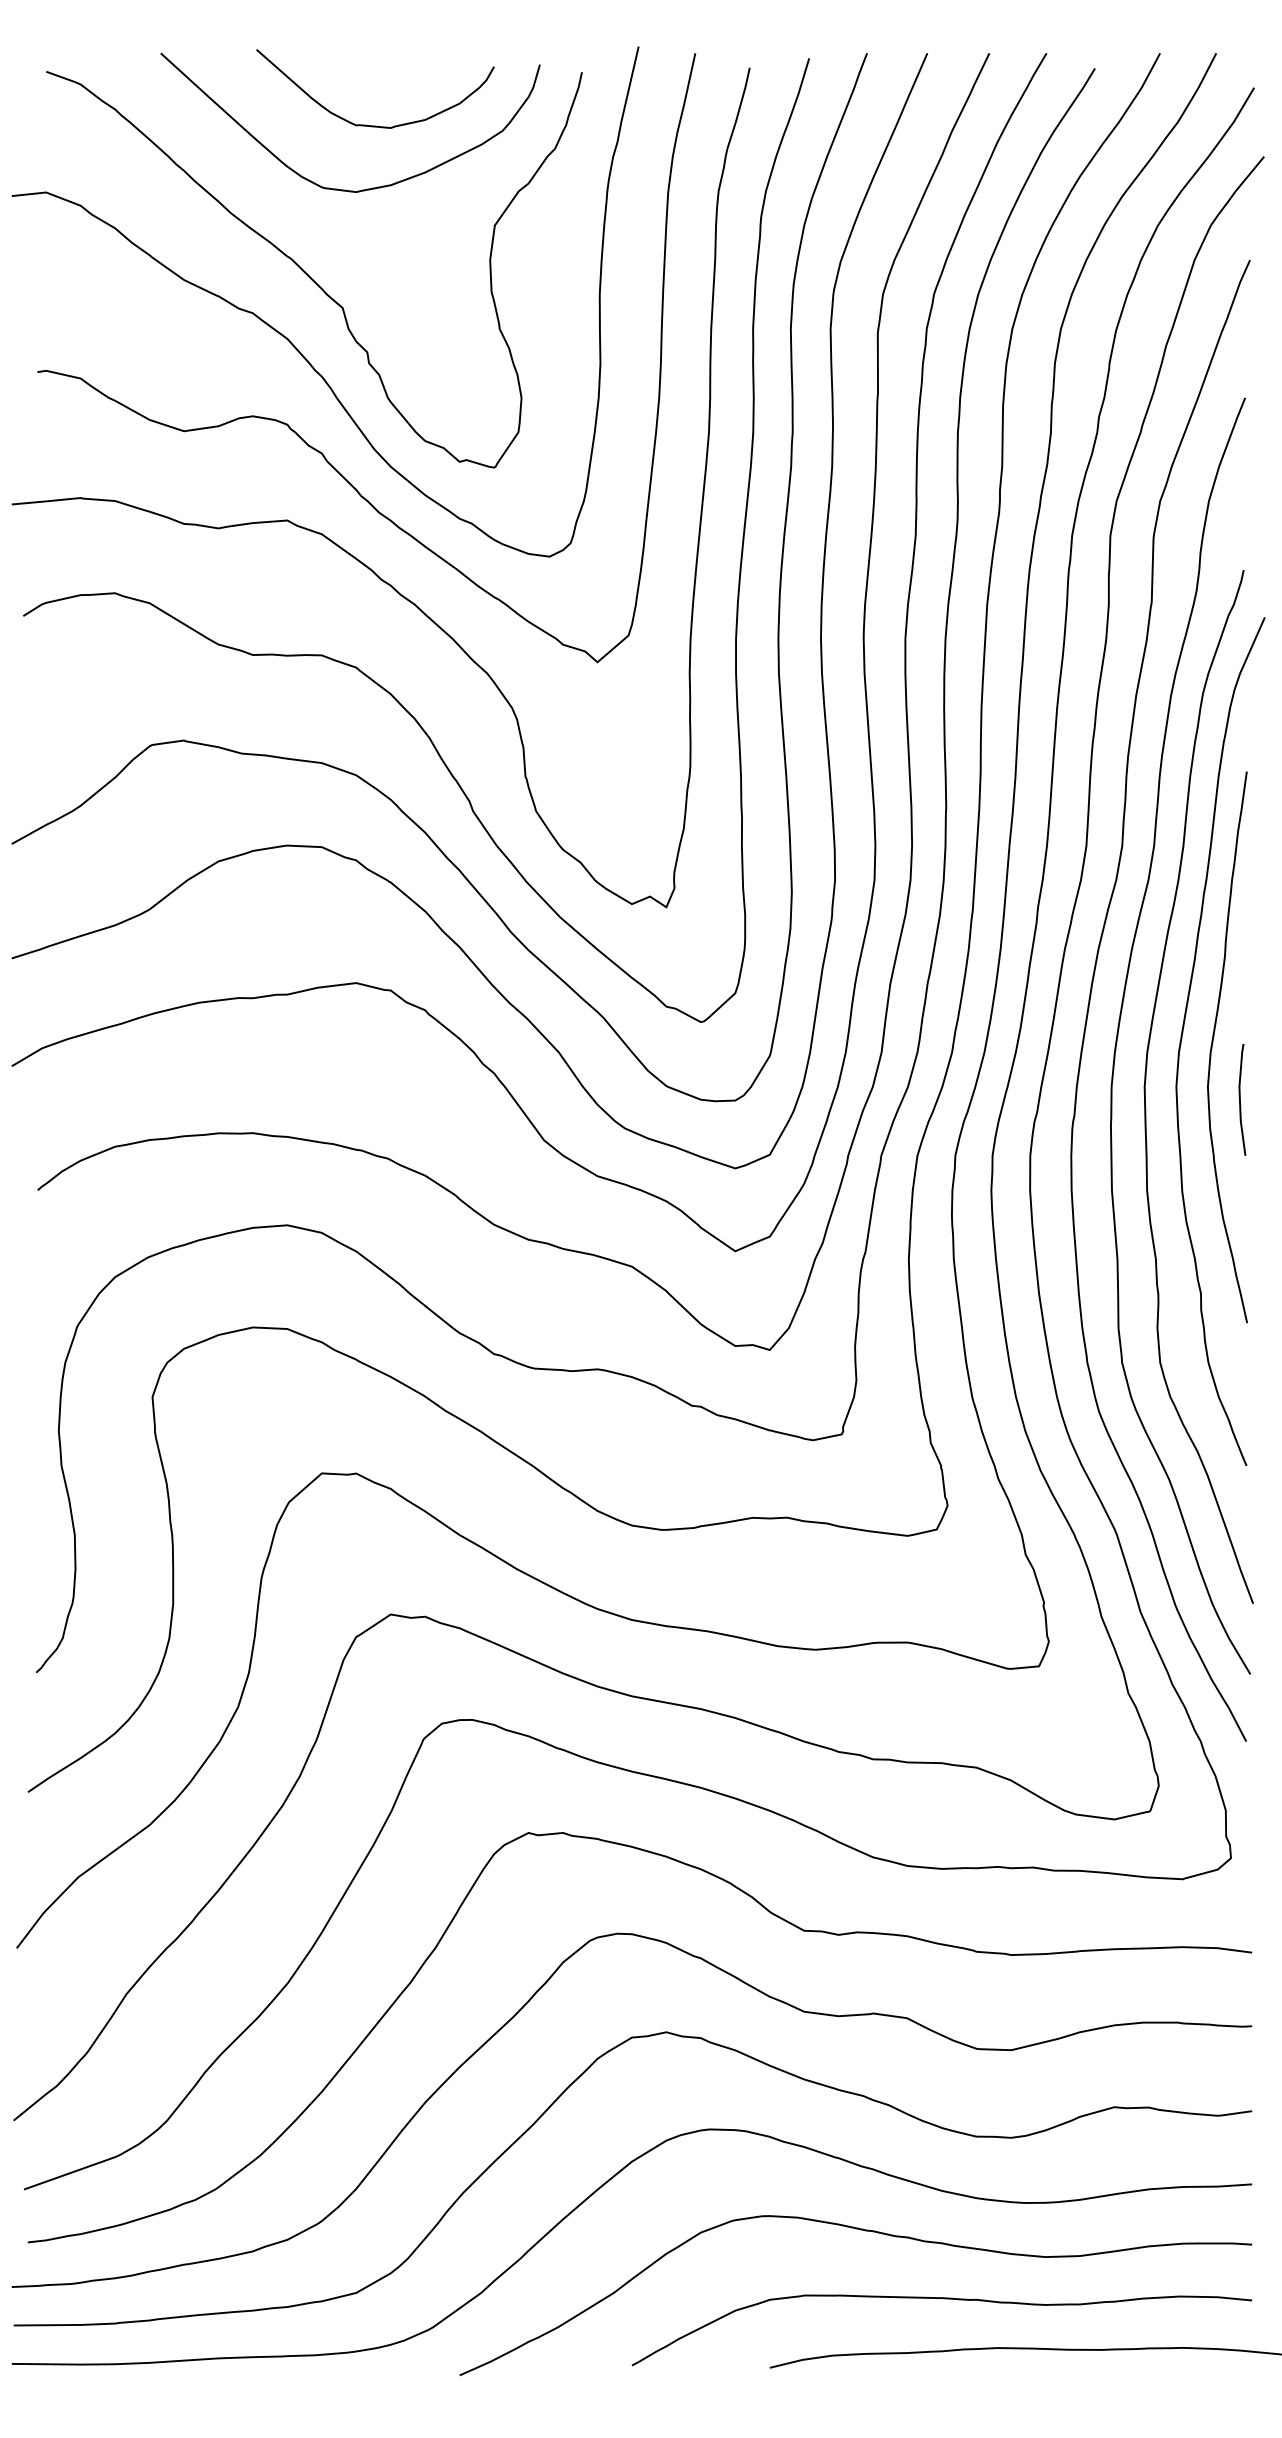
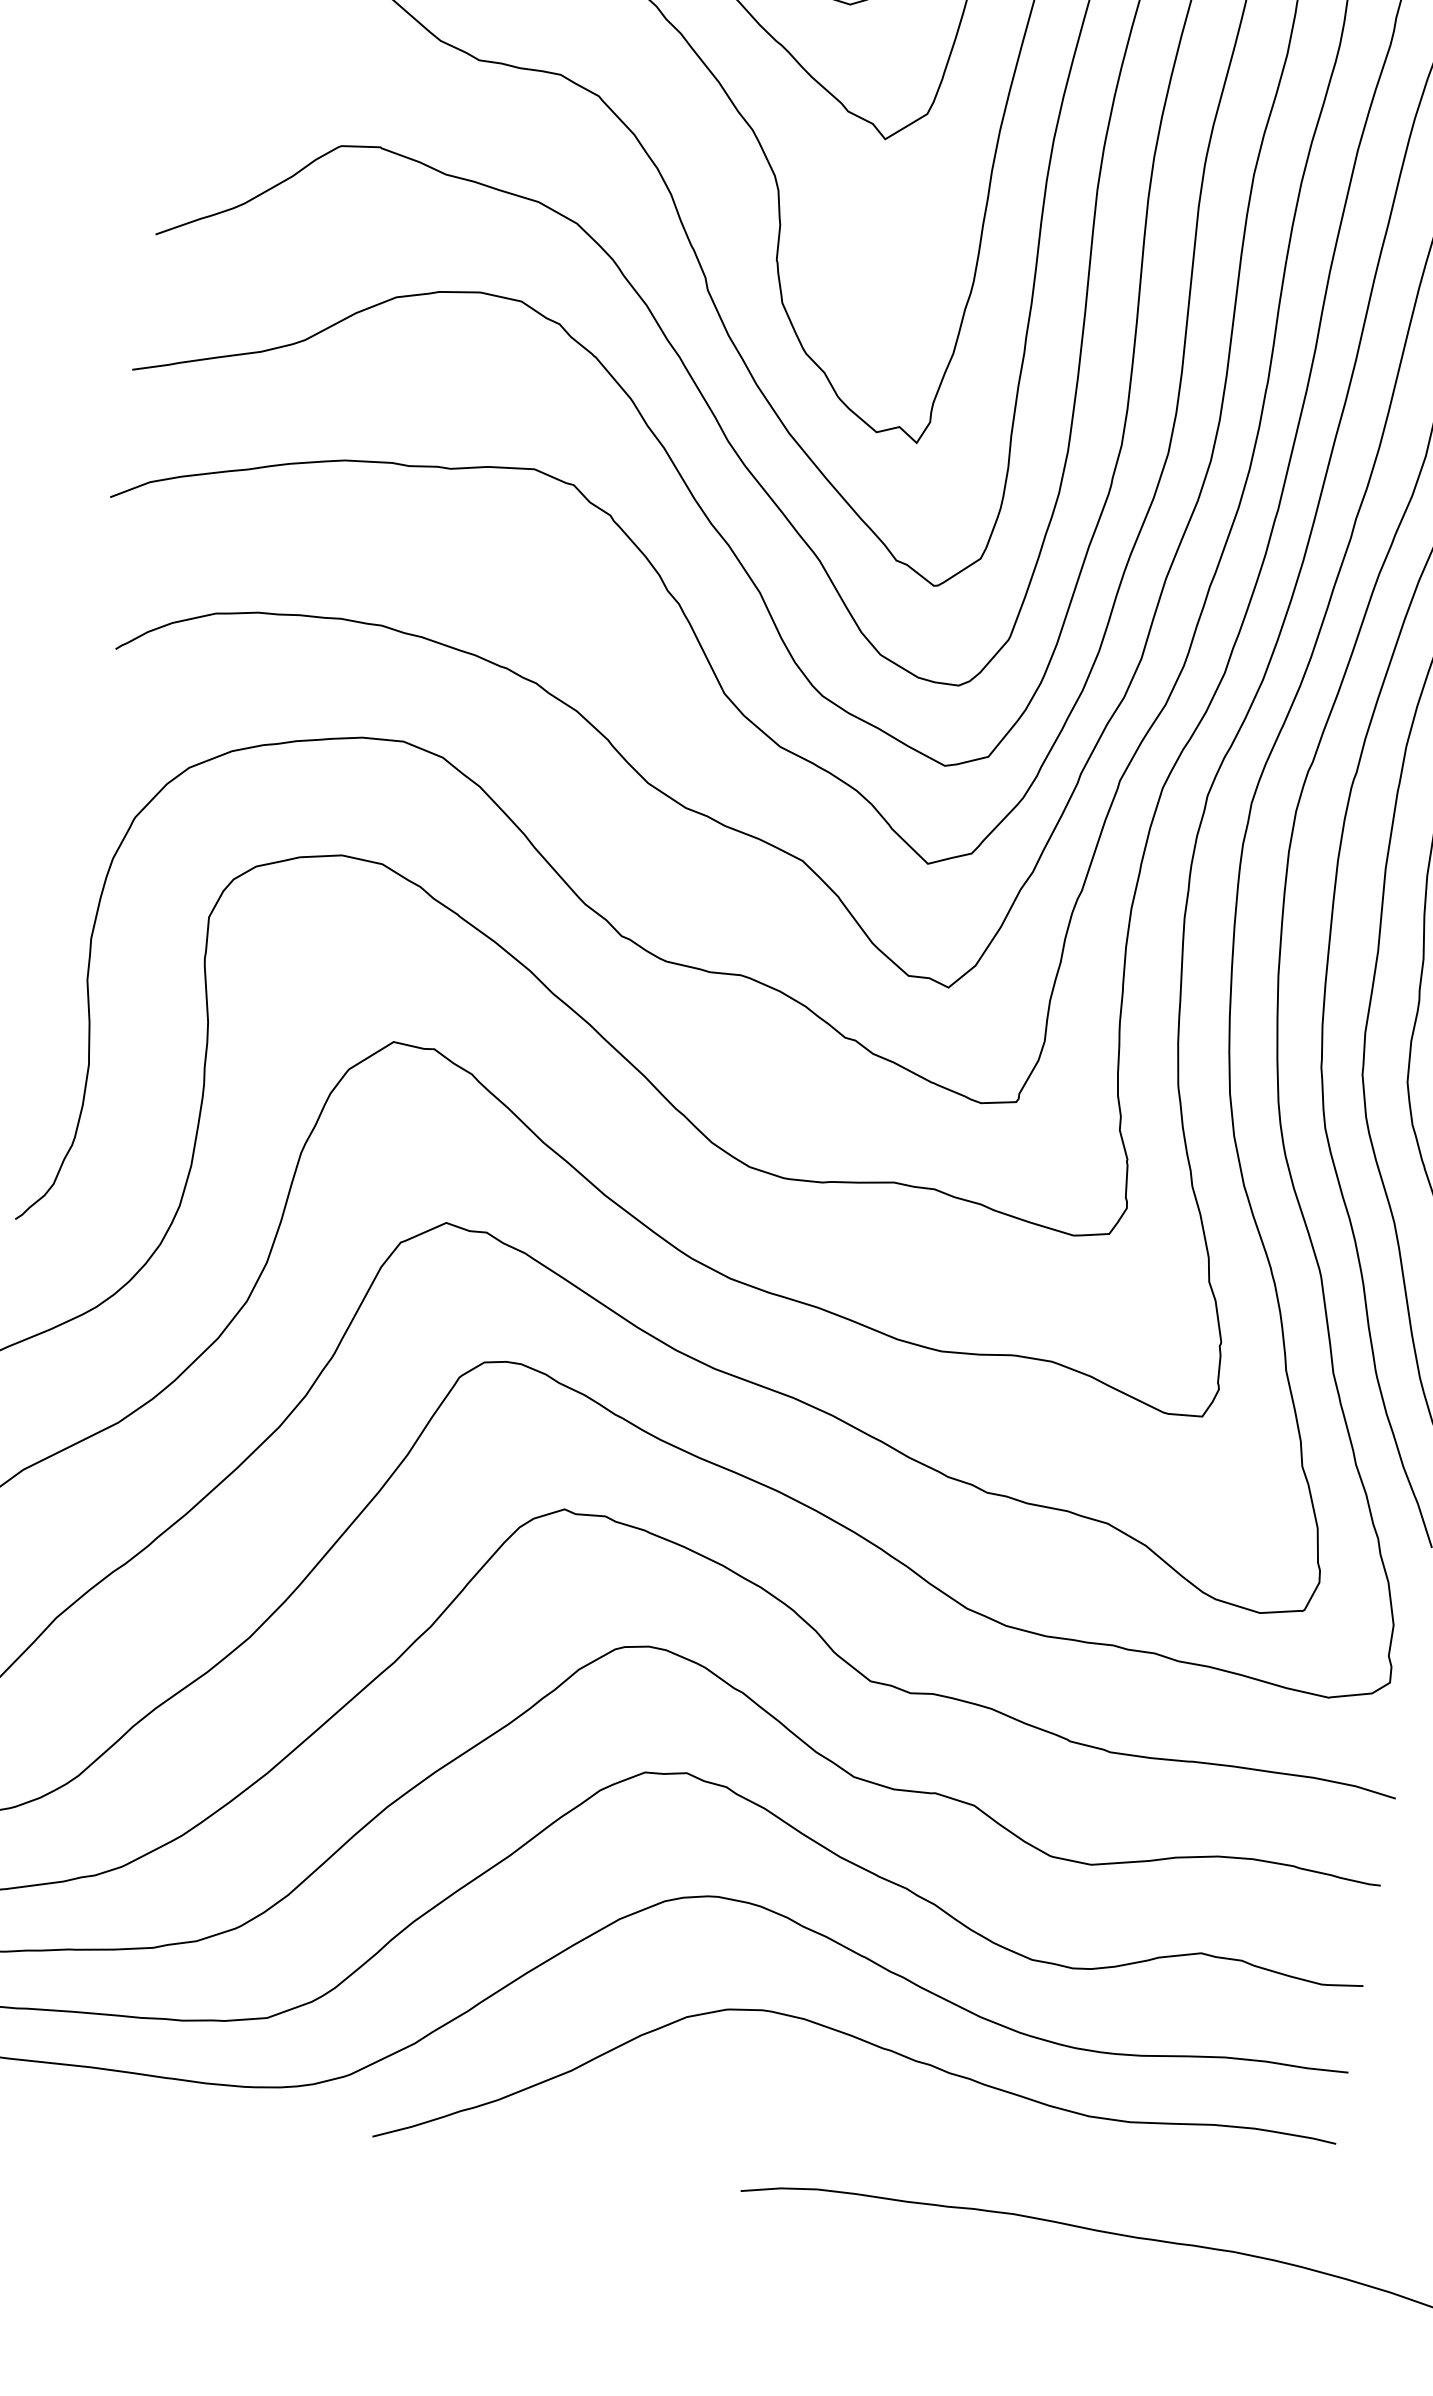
curve: (943, 2299) -> (959, 2145), removed

